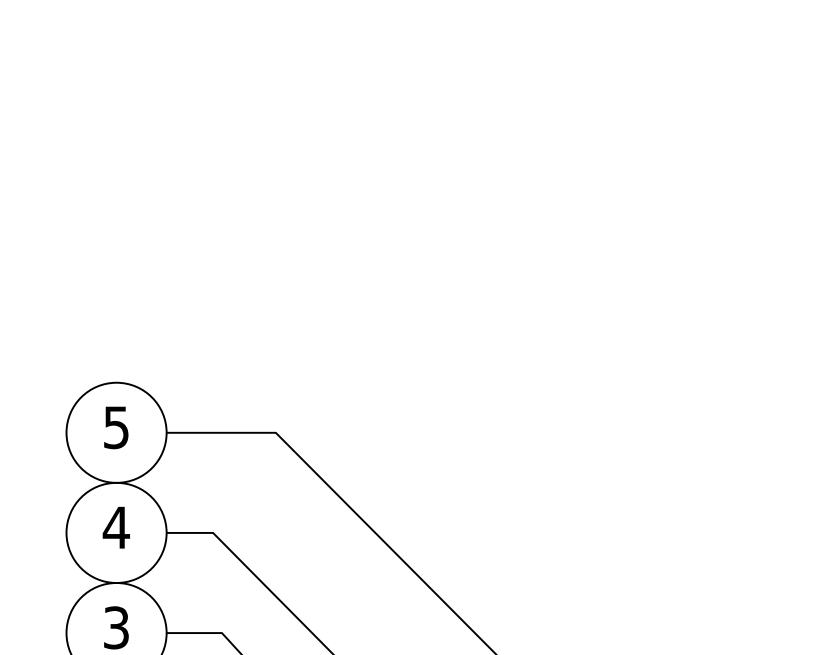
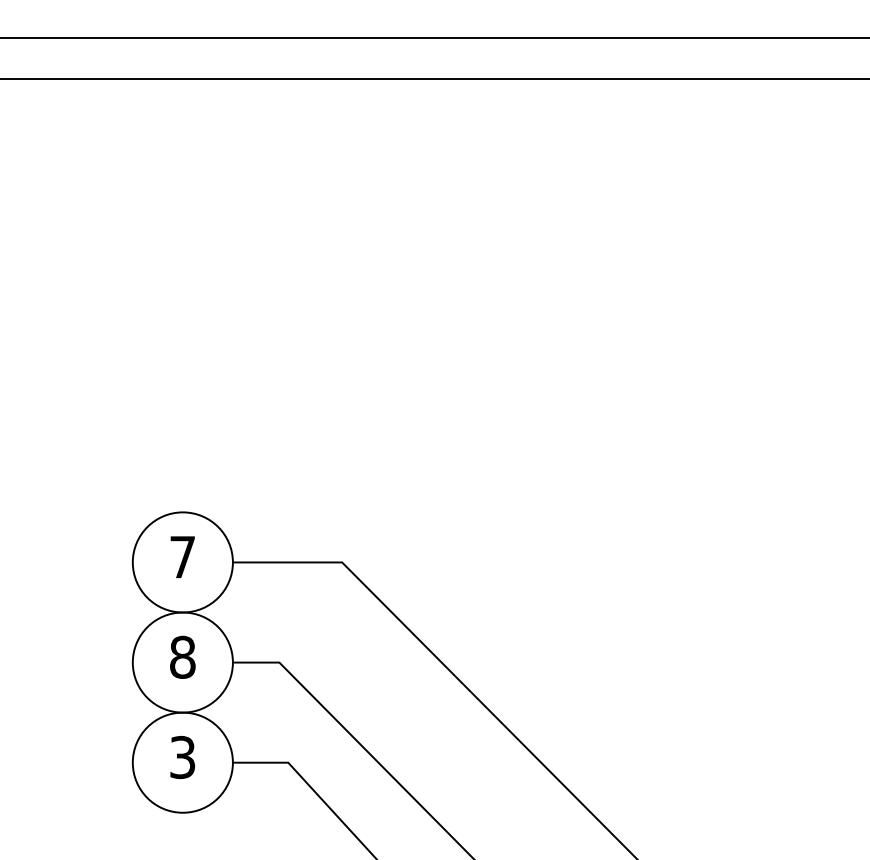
text: (116, 427) -> (182, 557), 5 -> 7
text: (116, 526) -> (182, 656), 4 -> 8

